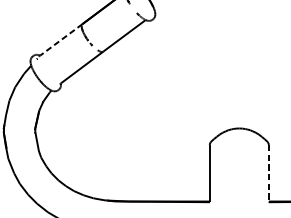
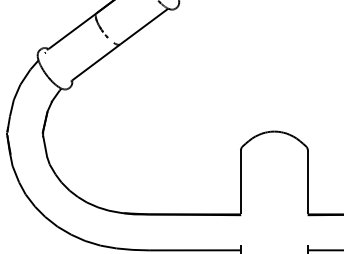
line: (61, 40) -> (72, 31), dashed -> solid
line: (269, 173) -> (308, 182), dashed -> solid

